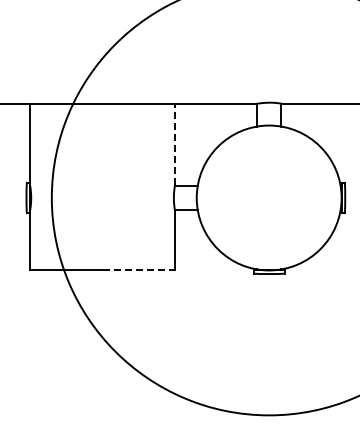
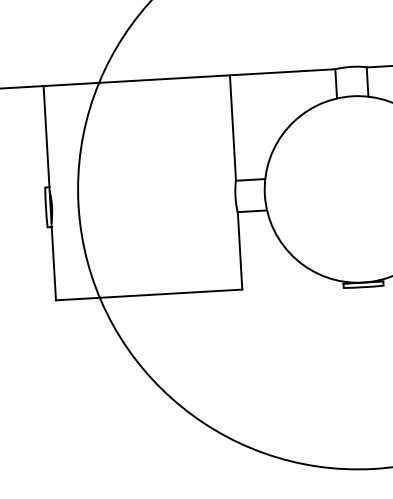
line: (175, 144) -> (233, 127), dashed -> solid
line: (139, 270) -> (196, 292), dashed -> solid

